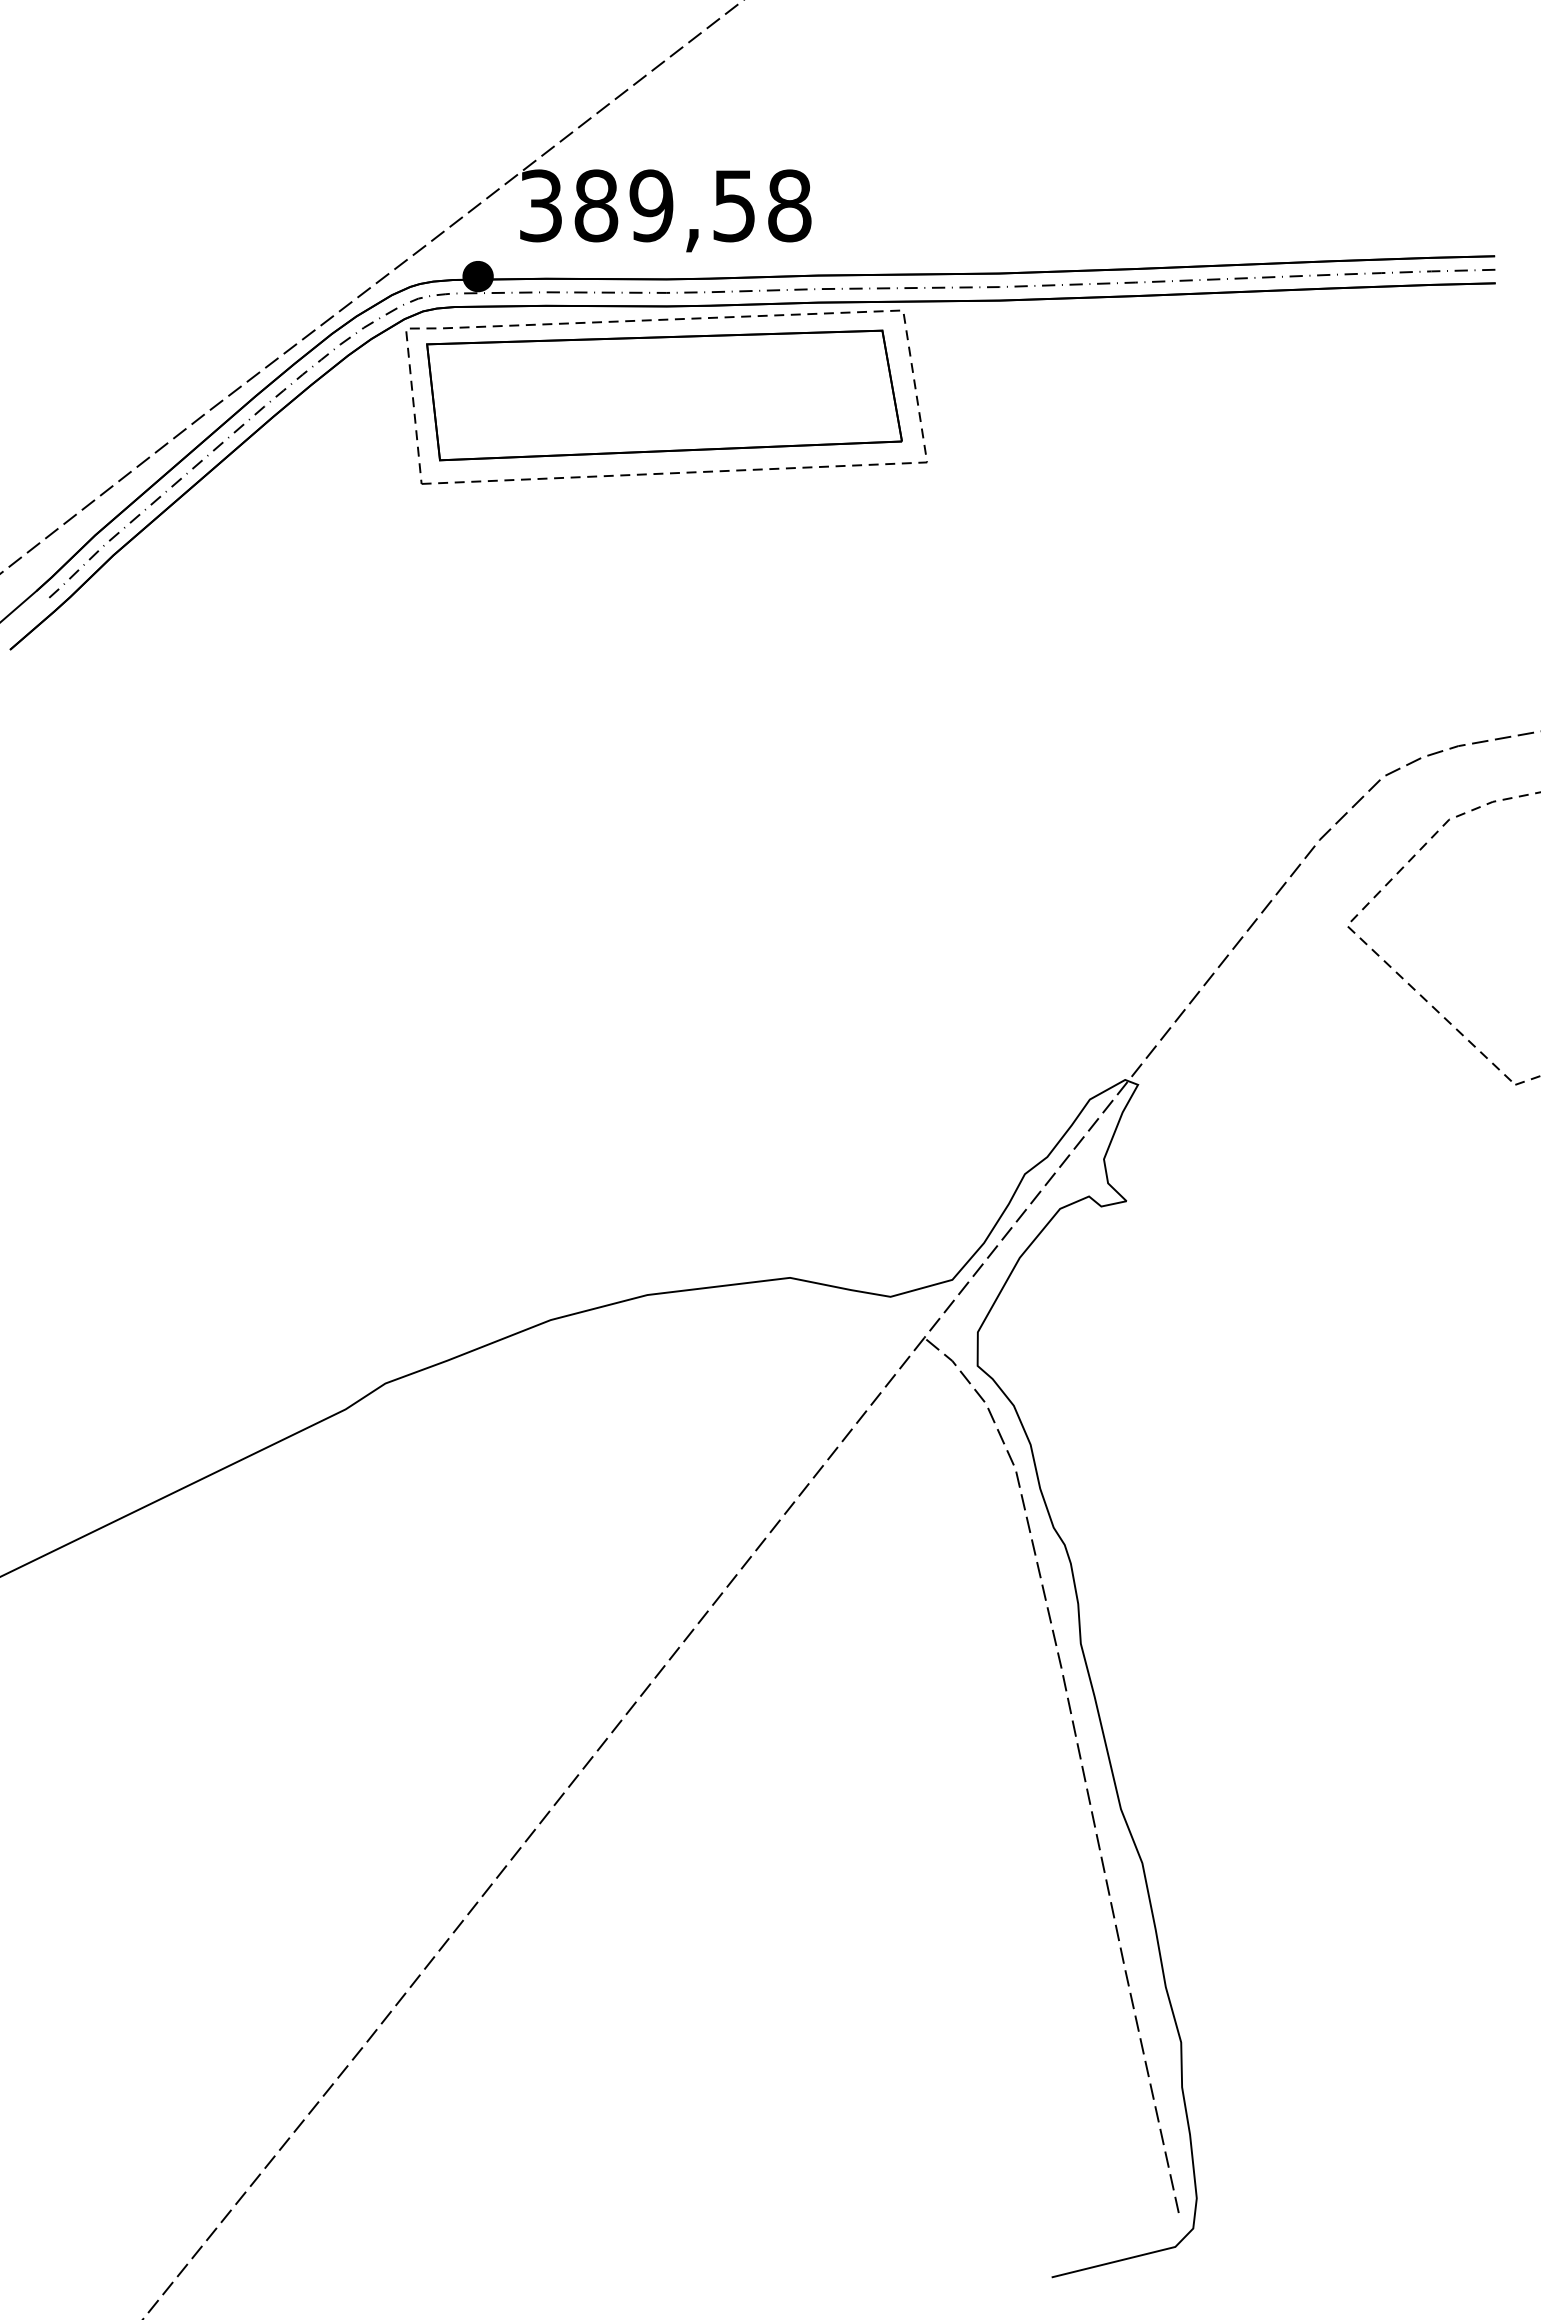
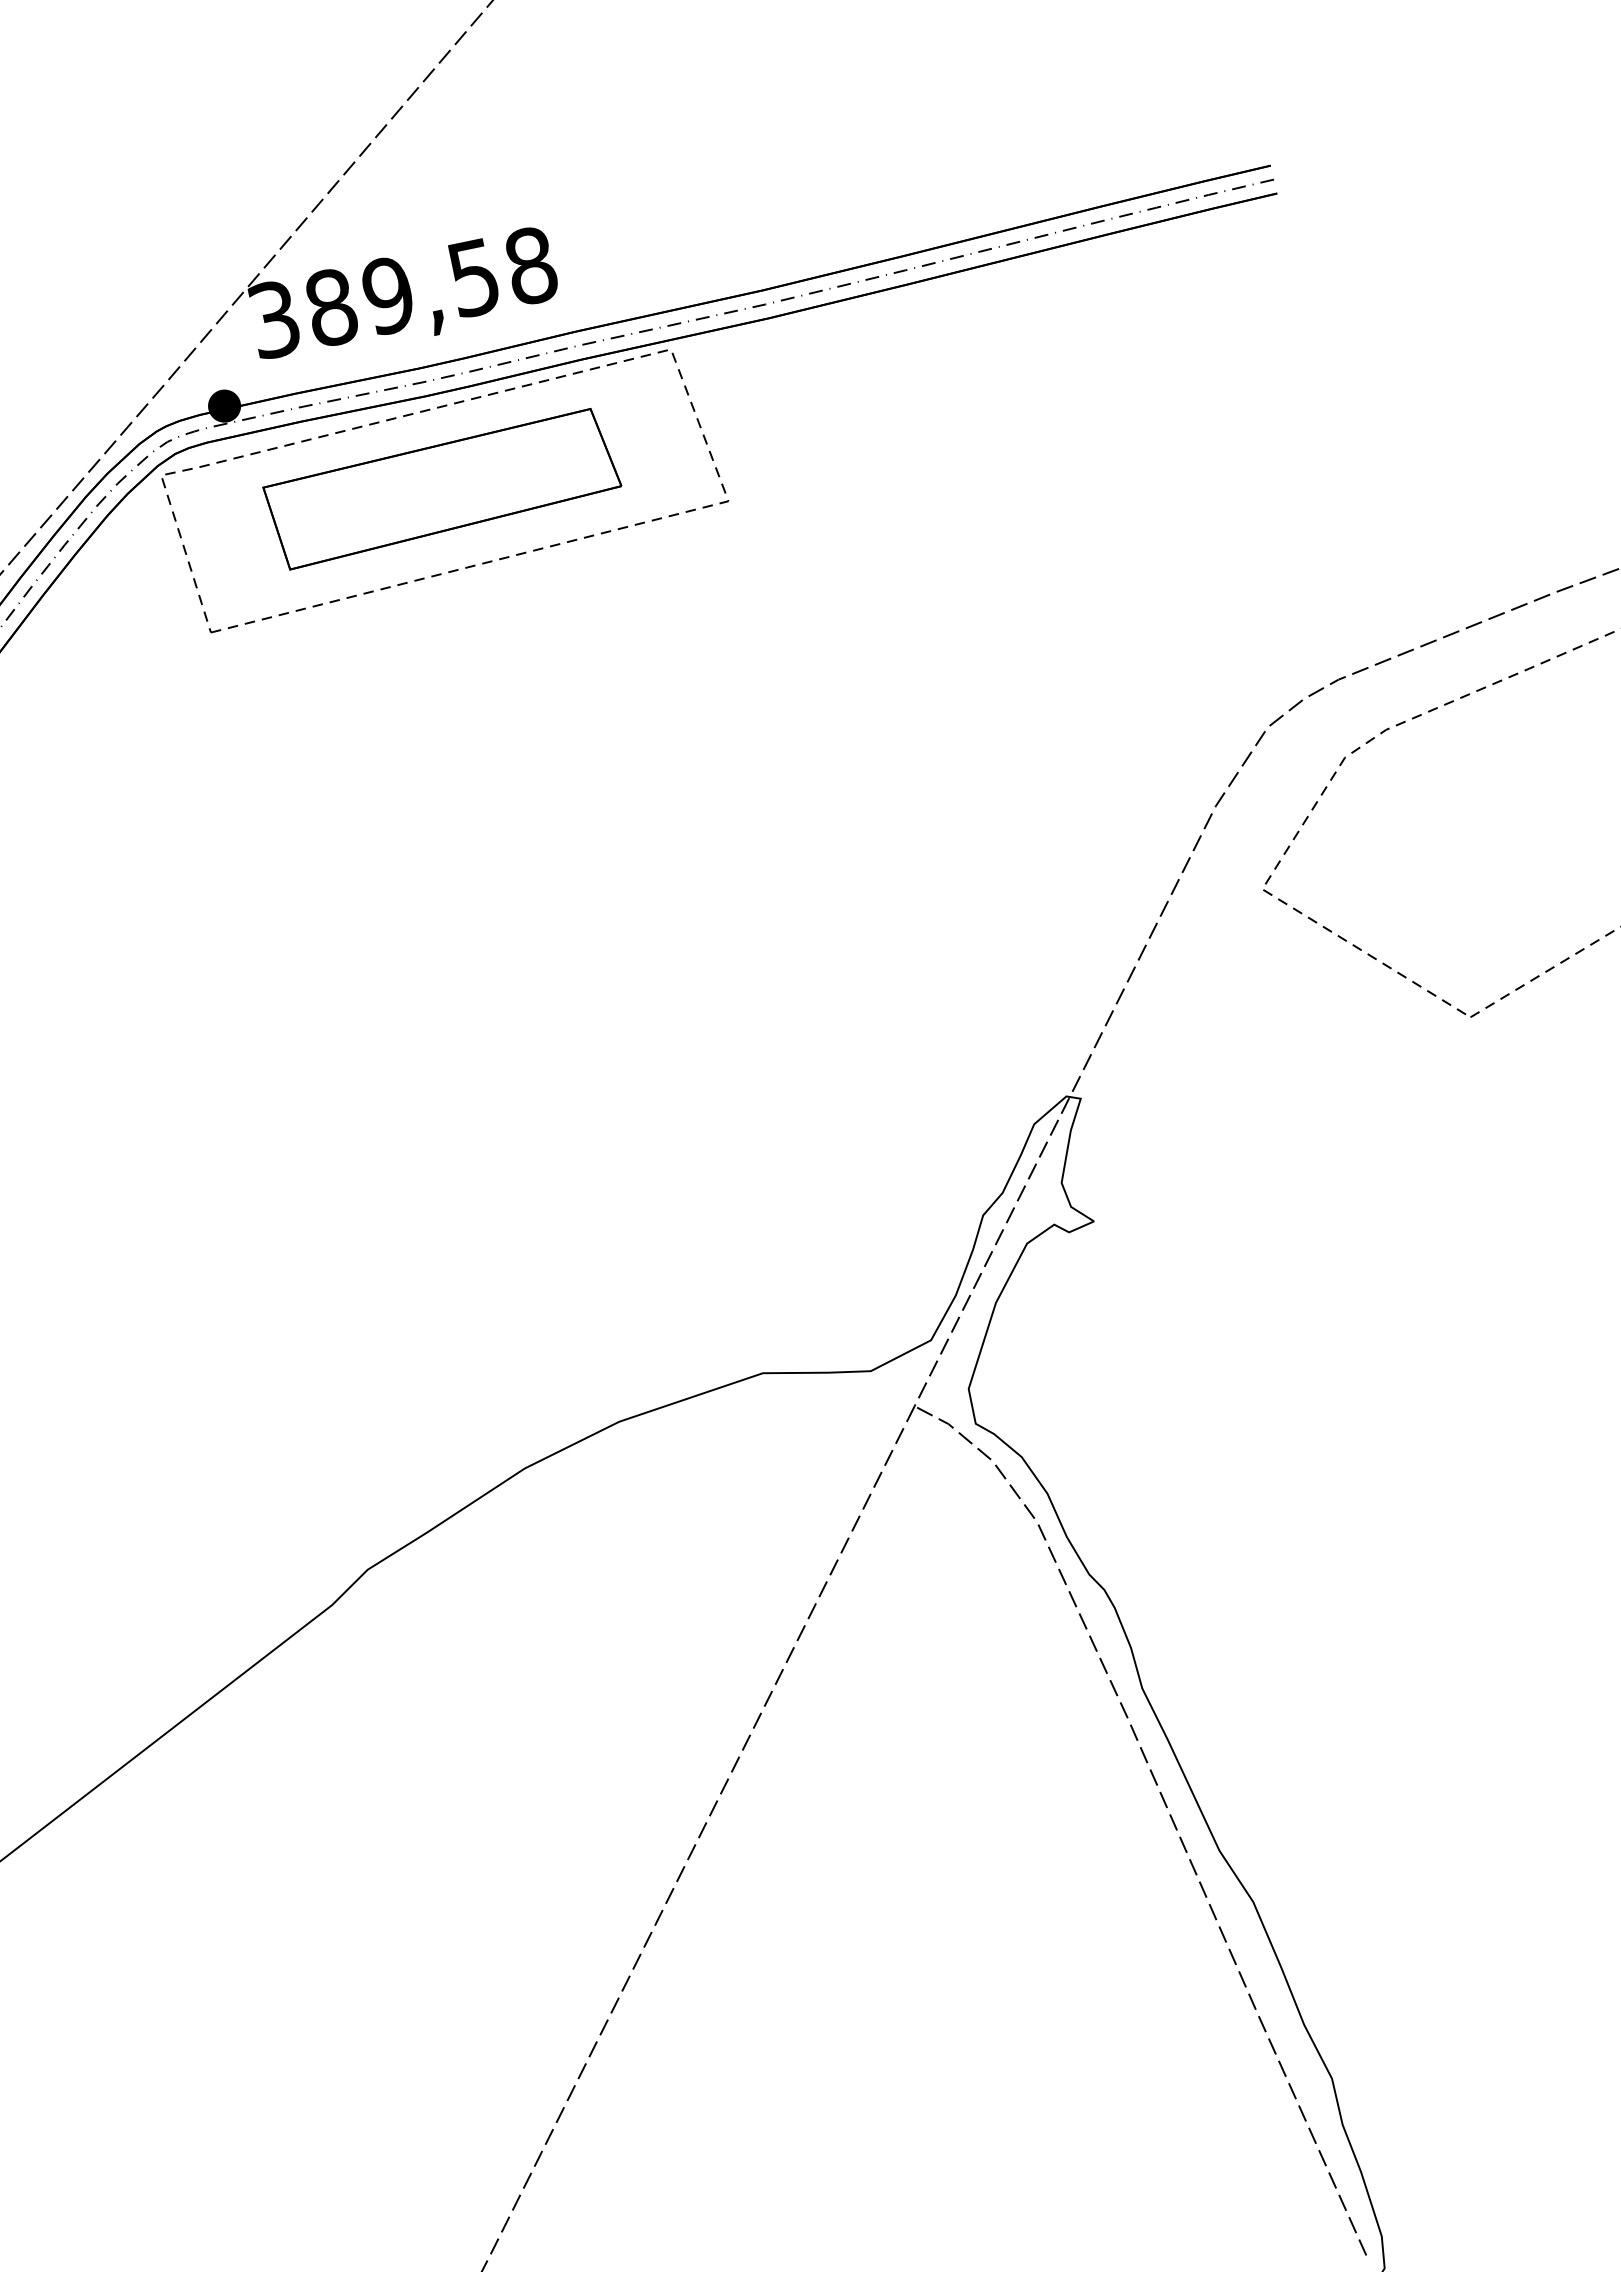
part: (664, 395) -> (442, 488), size x0.7

